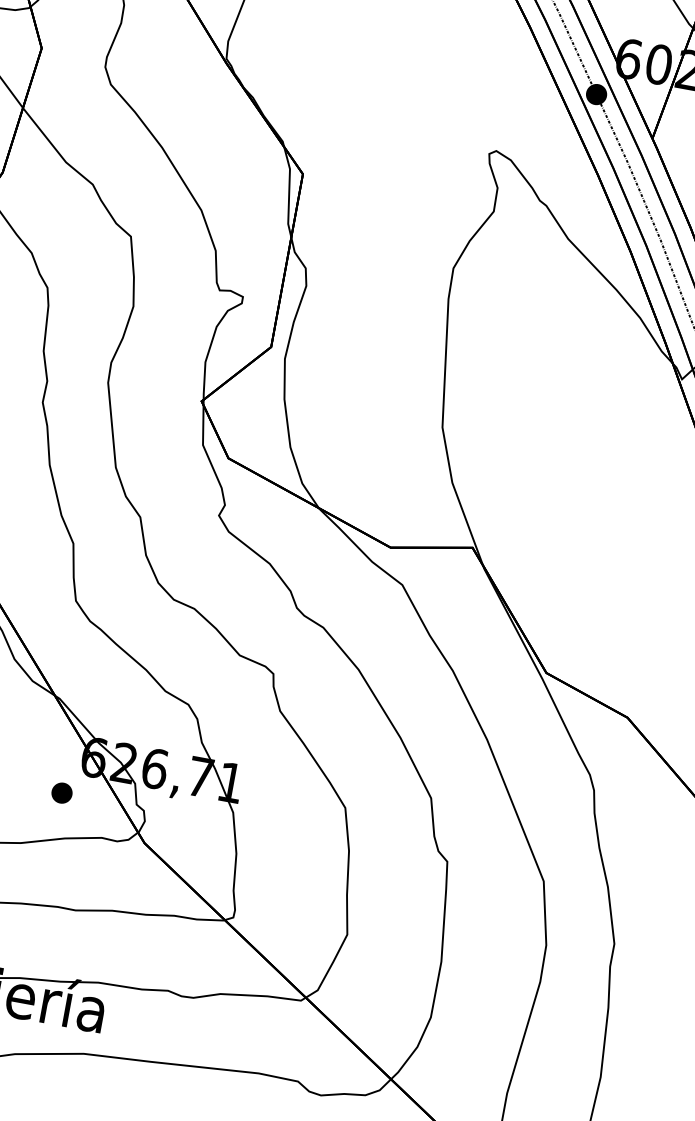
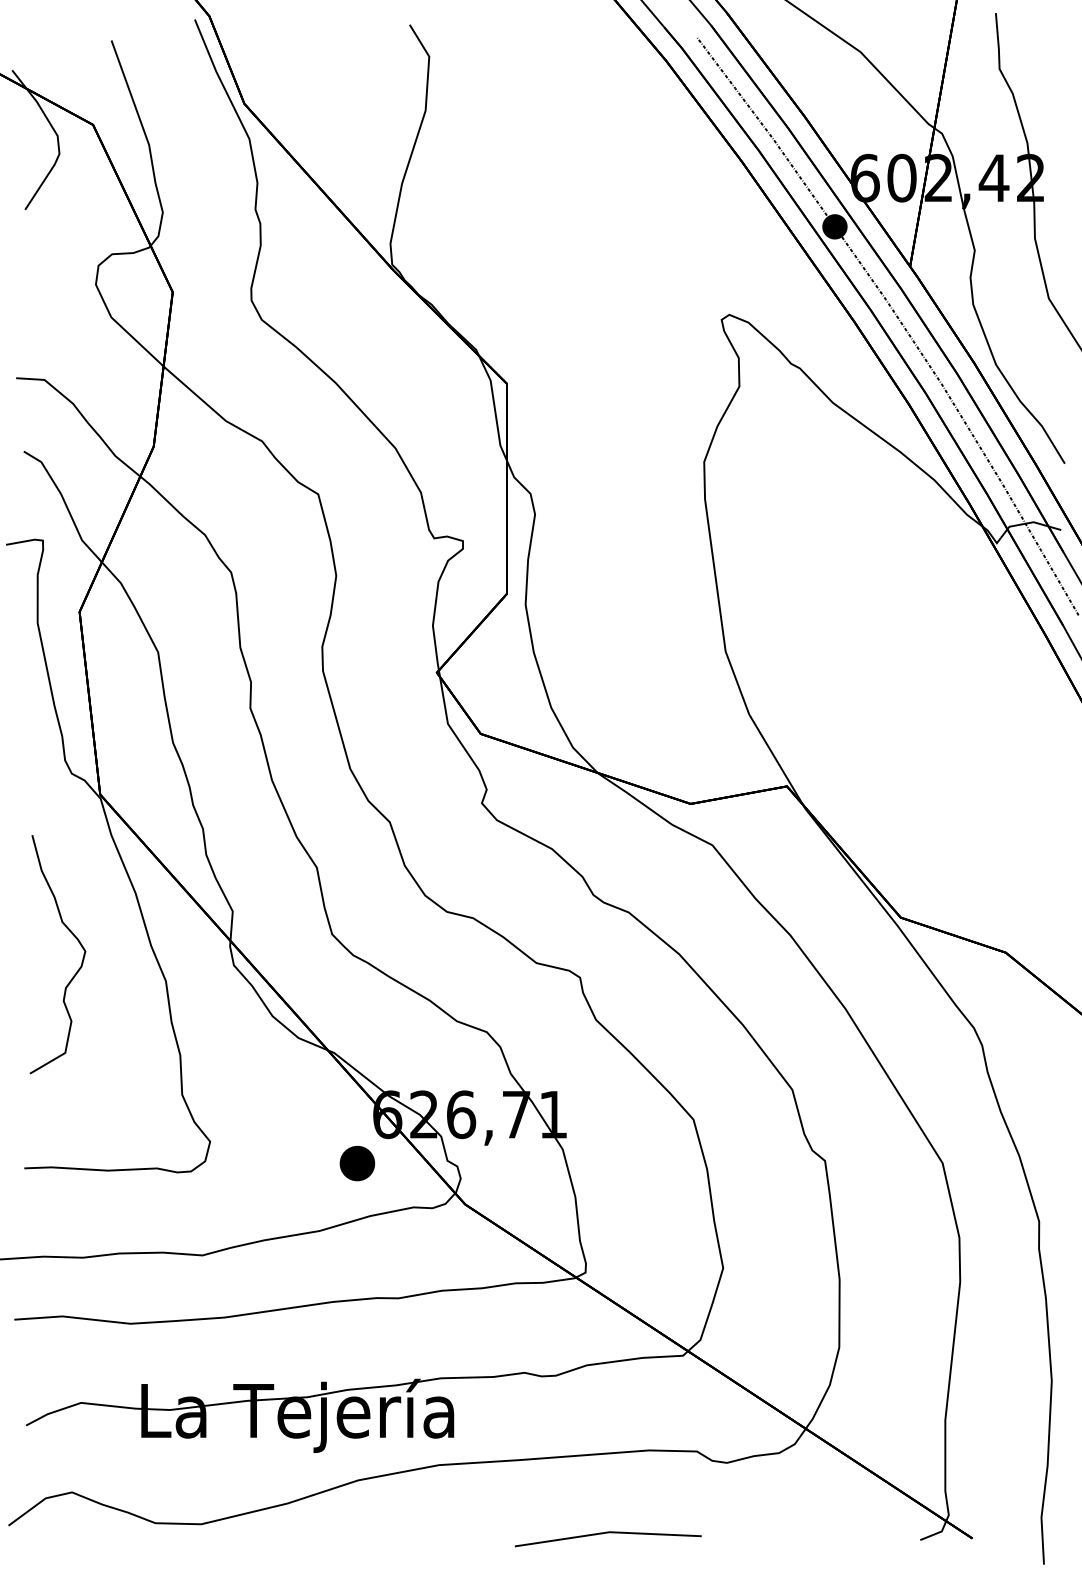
part: (61, 792) -> (356, 1162), size x1.4

